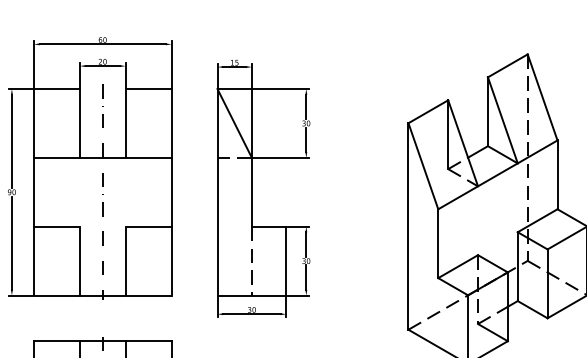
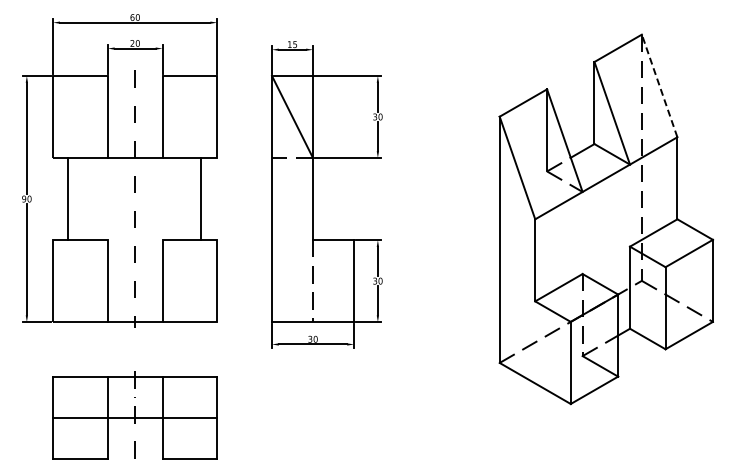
line: (542, 97) -> (659, 85), solid -> dashed
line: (34, 192) -> (68, 199), moved
line: (171, 192) -> (201, 199), moved

